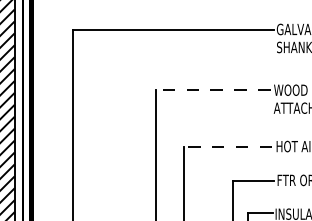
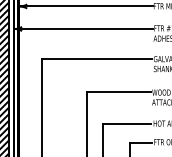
line: (212, 90) -> (118, 92), dashed -> solid
line: (227, 146) -> (126, 123), dashed -> solid

